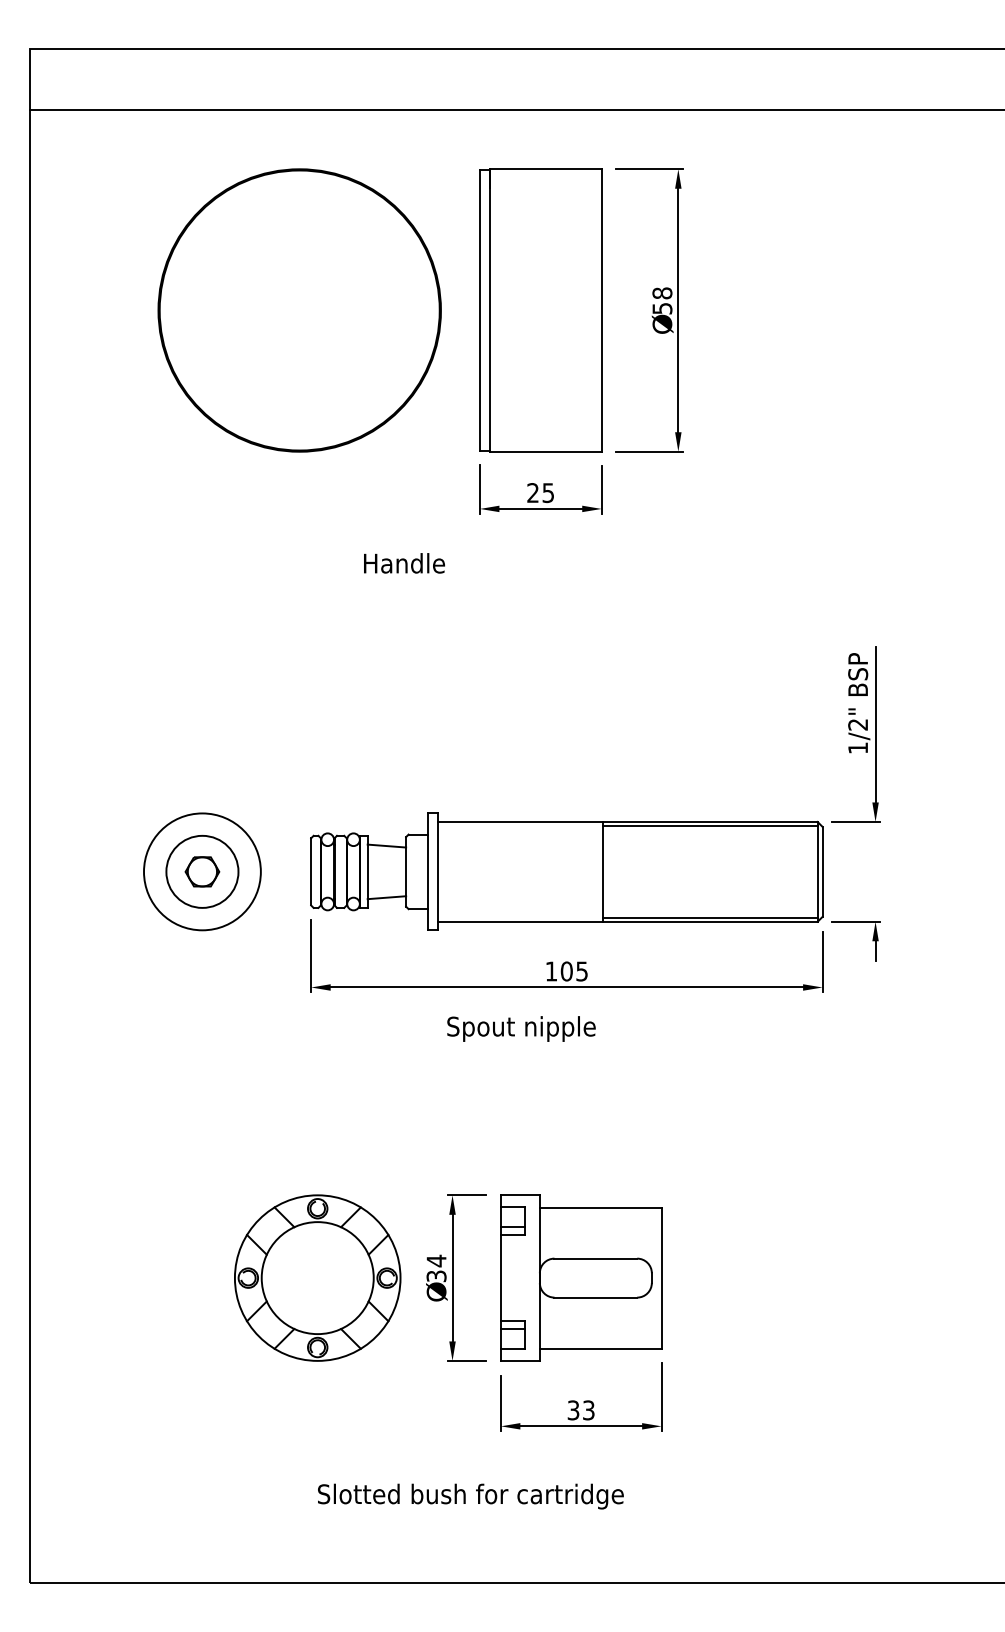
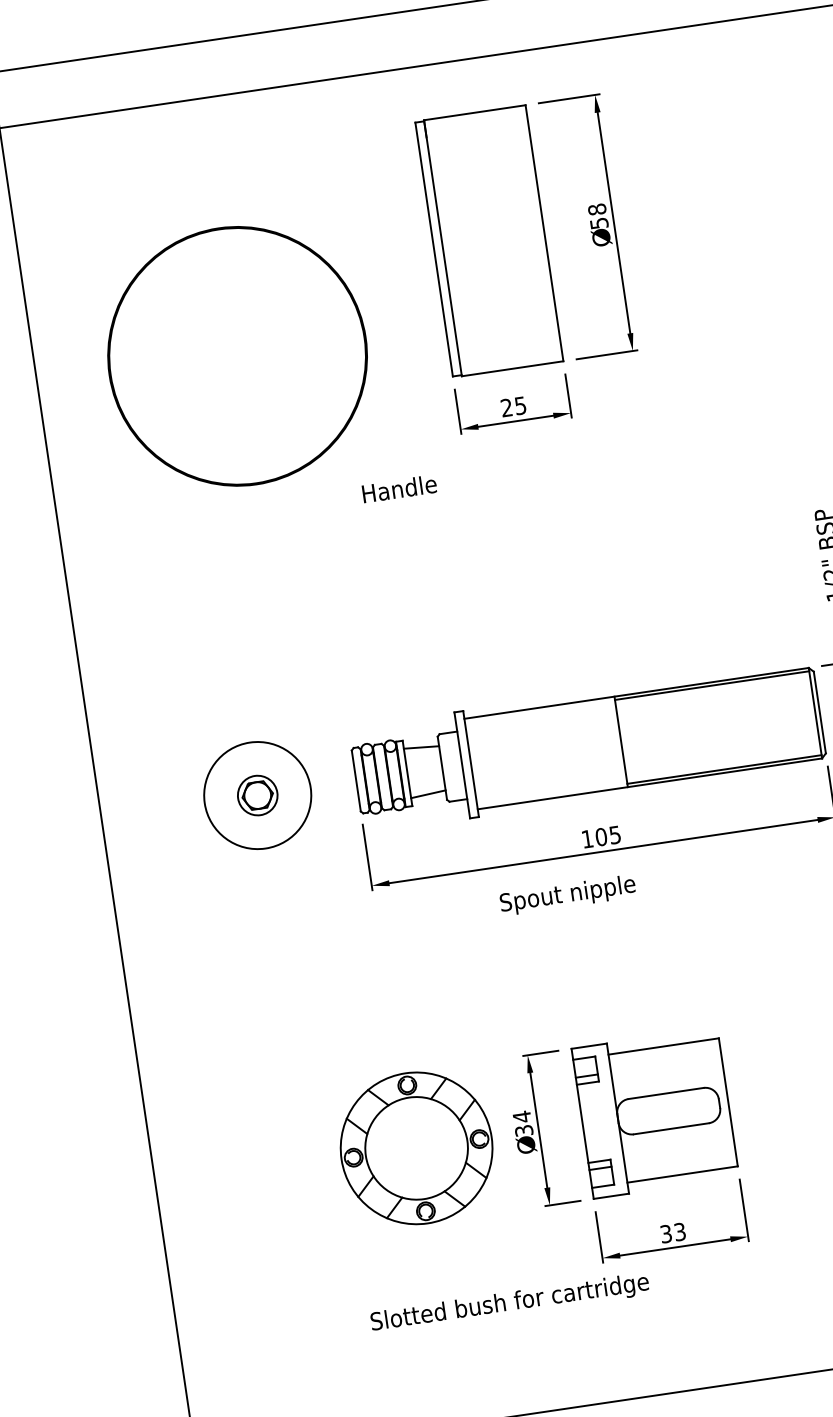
circle: (299, 310) -> (237, 356), moved
circle: (202, 871) -> (257, 795), size x0.6
text: (470, 1496) -> (509, 1303), moved

